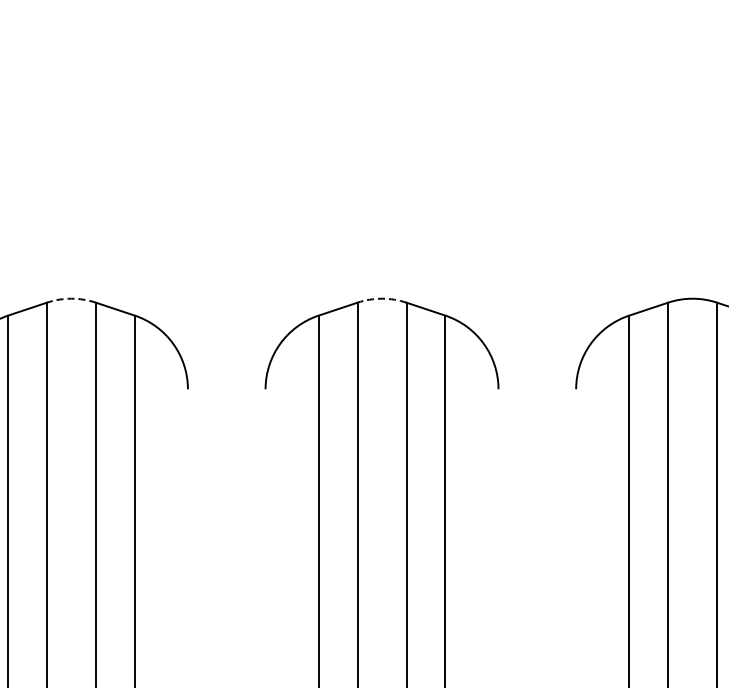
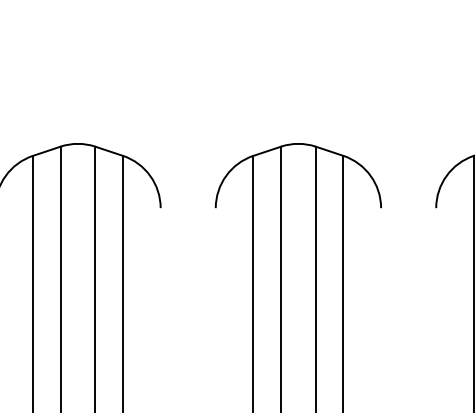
arc: (71, 298) -> (78, 143), dashed -> solid
arc: (382, 298) -> (298, 143), dashed -> solid

